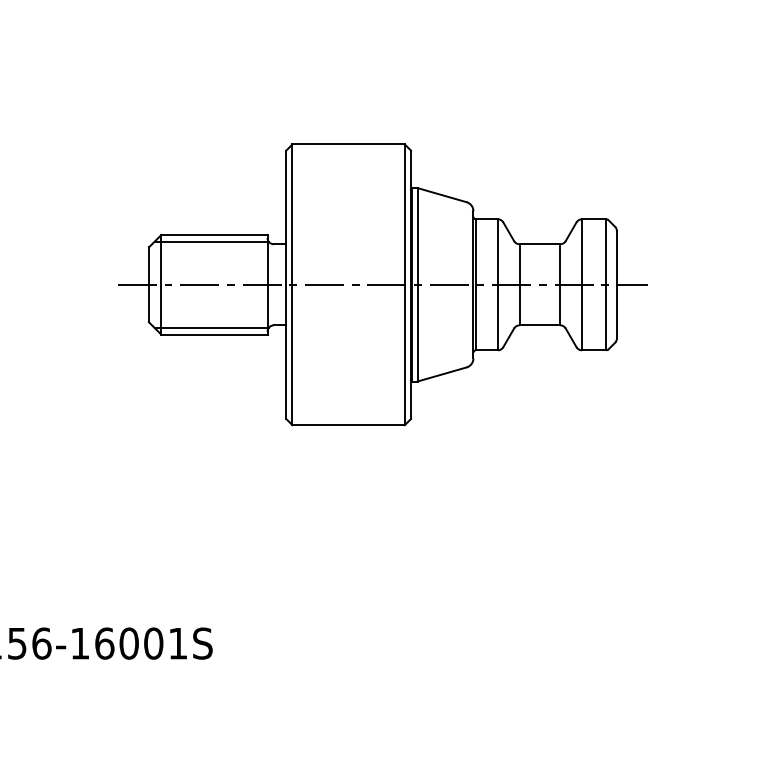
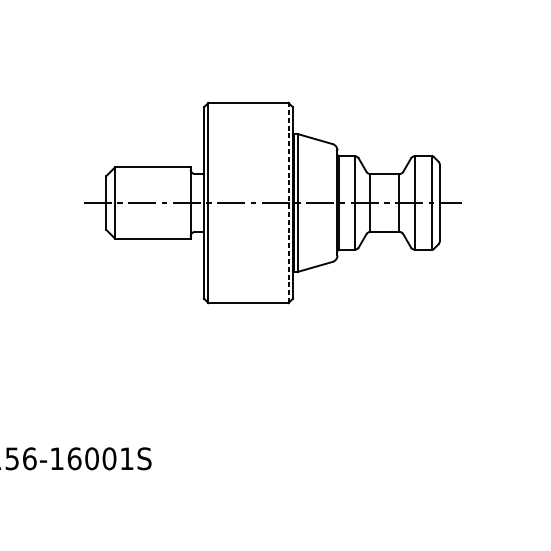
line: (211, 241) -> (150, 172), removed
line: (404, 284) -> (288, 202), solid -> dashed
line: (211, 327) -> (150, 233), removed

